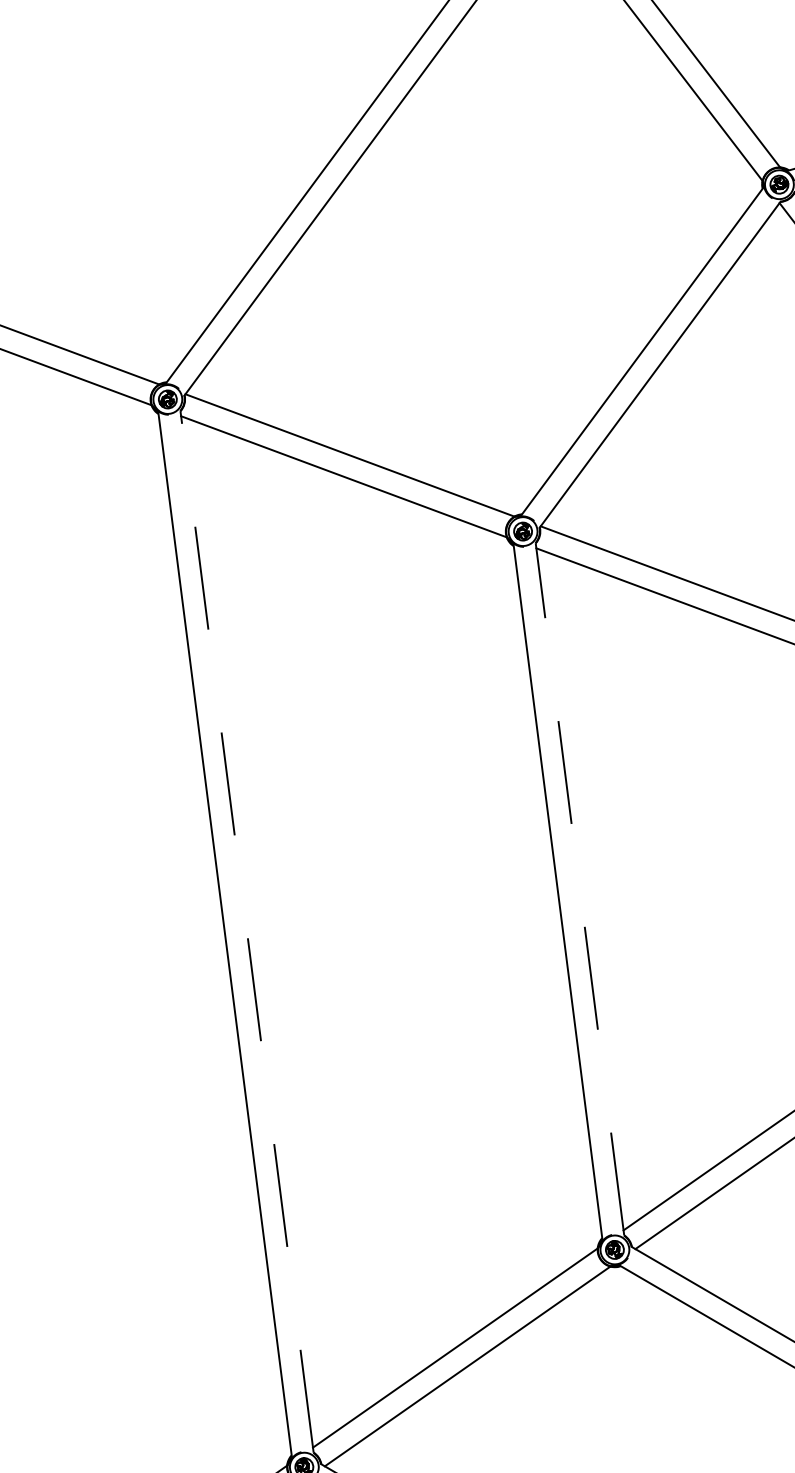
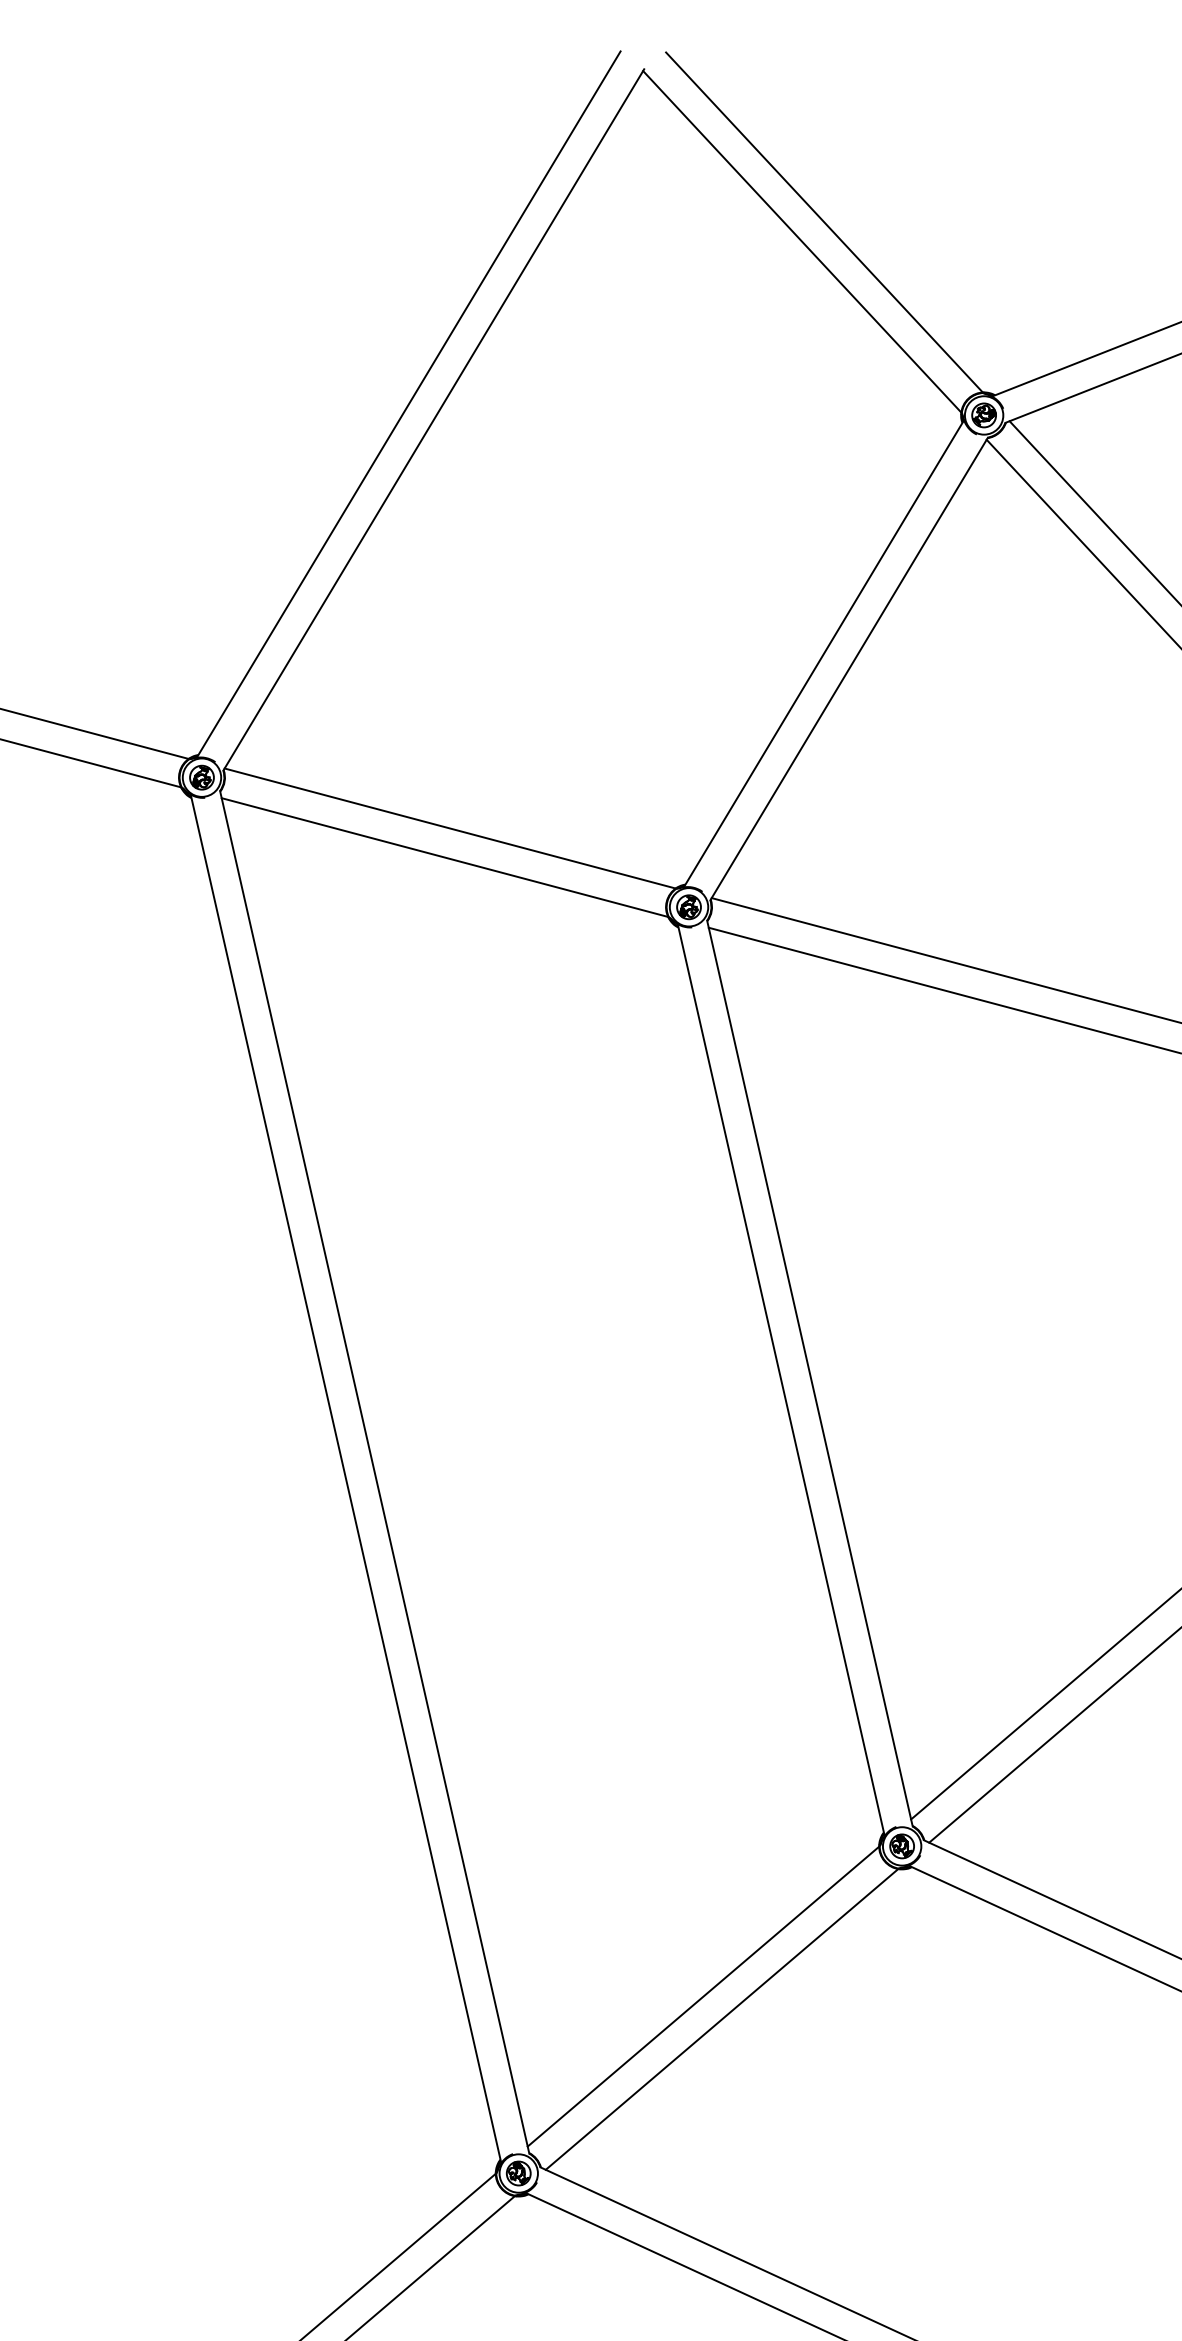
line: (579, 889) -> (809, 1373), dashed -> solid
line: (246, 931) -> (374, 1471), dashed -> solid

